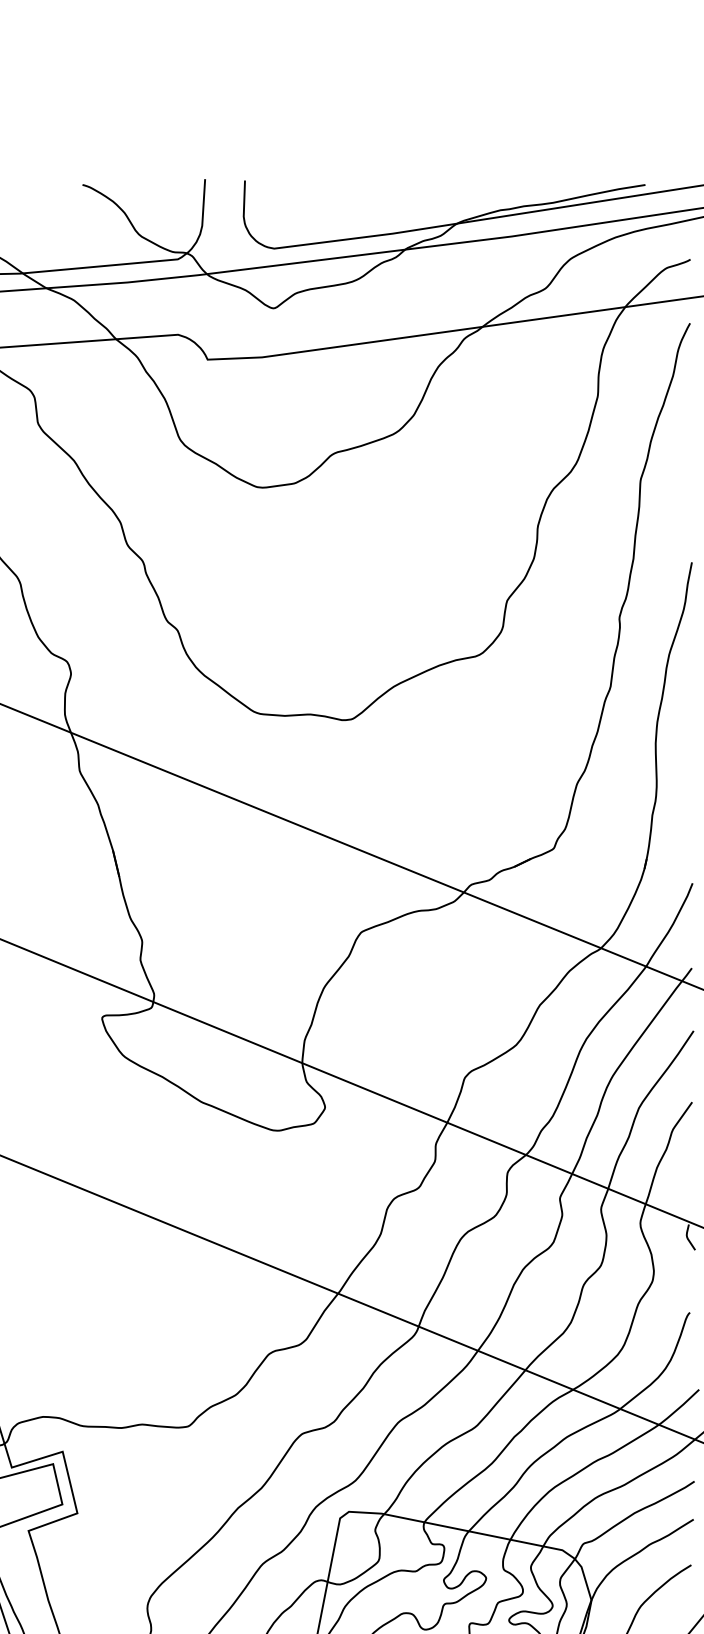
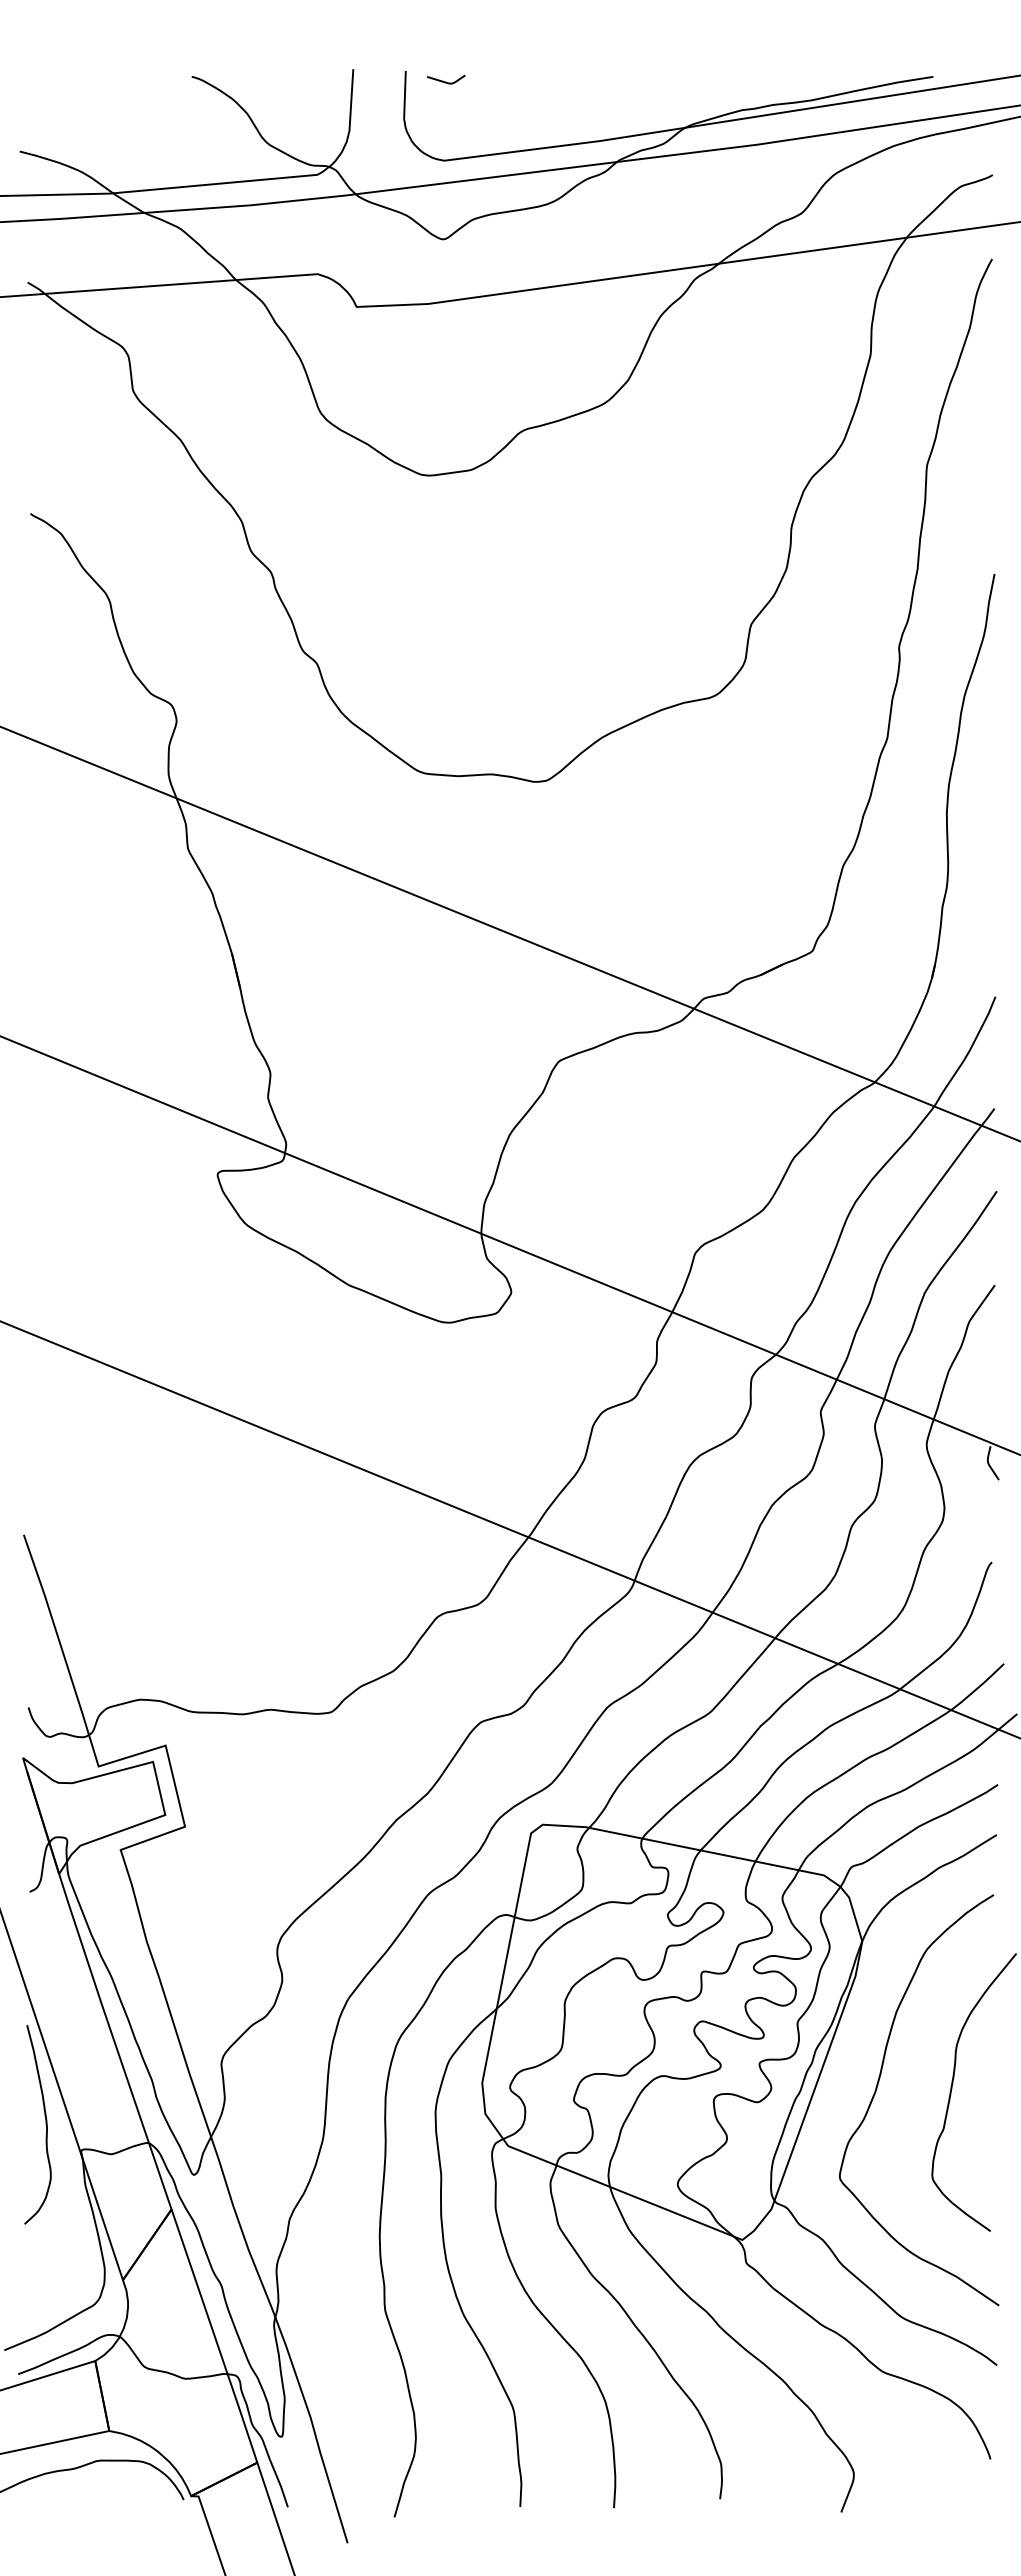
curve: (275, 188) -> (446, 81), added

